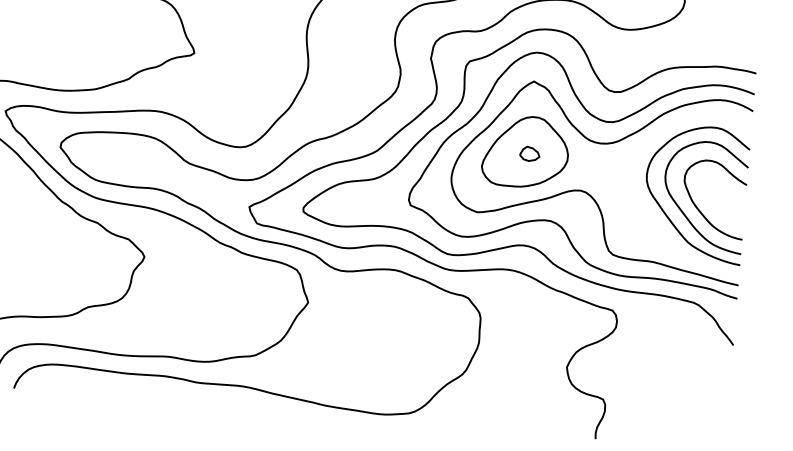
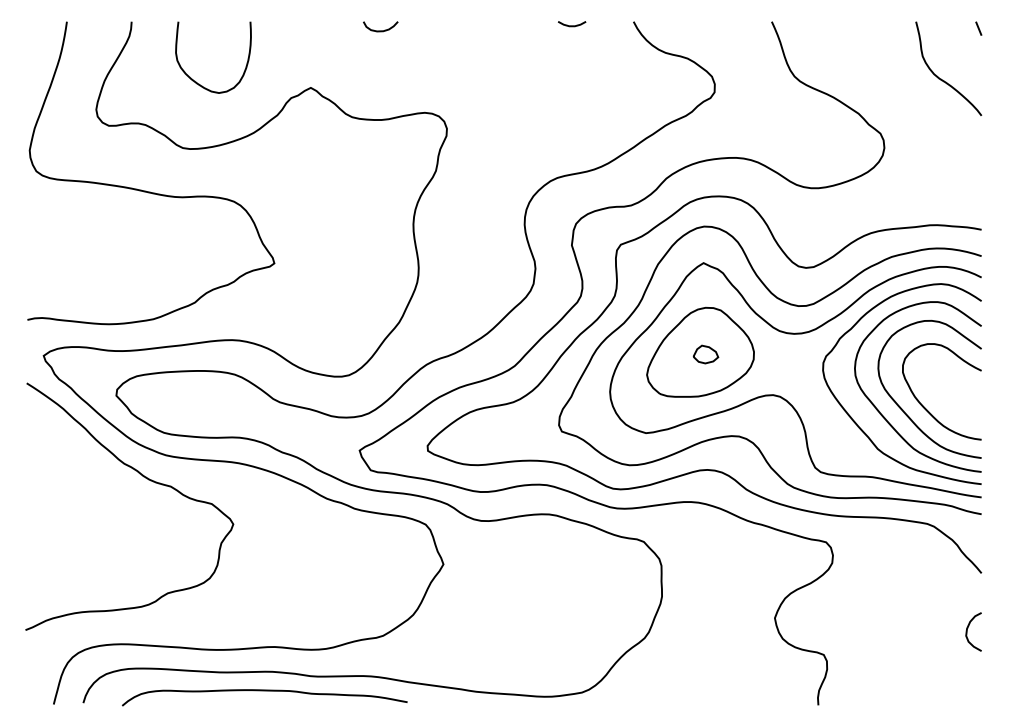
curve: (645, 218) -> (857, 423), added
curve: (719, 388) -> (968, 628), added
curve: (158, 391) -> (264, 691), added

